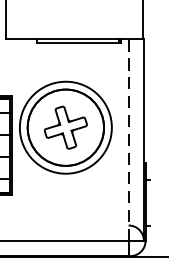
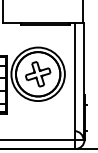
line: (128, 140) -> (74, 81), dashed -> solid

